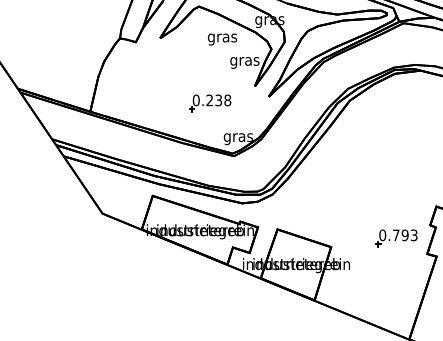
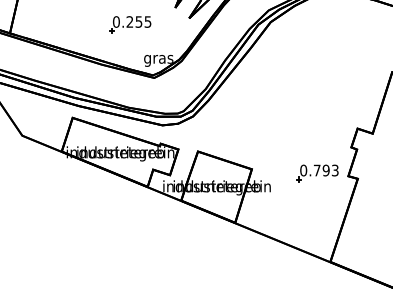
text: (223, 100) -> (143, 22), 0.238 -> 0.255
part: (396, 238) -> (317, 173), moved

